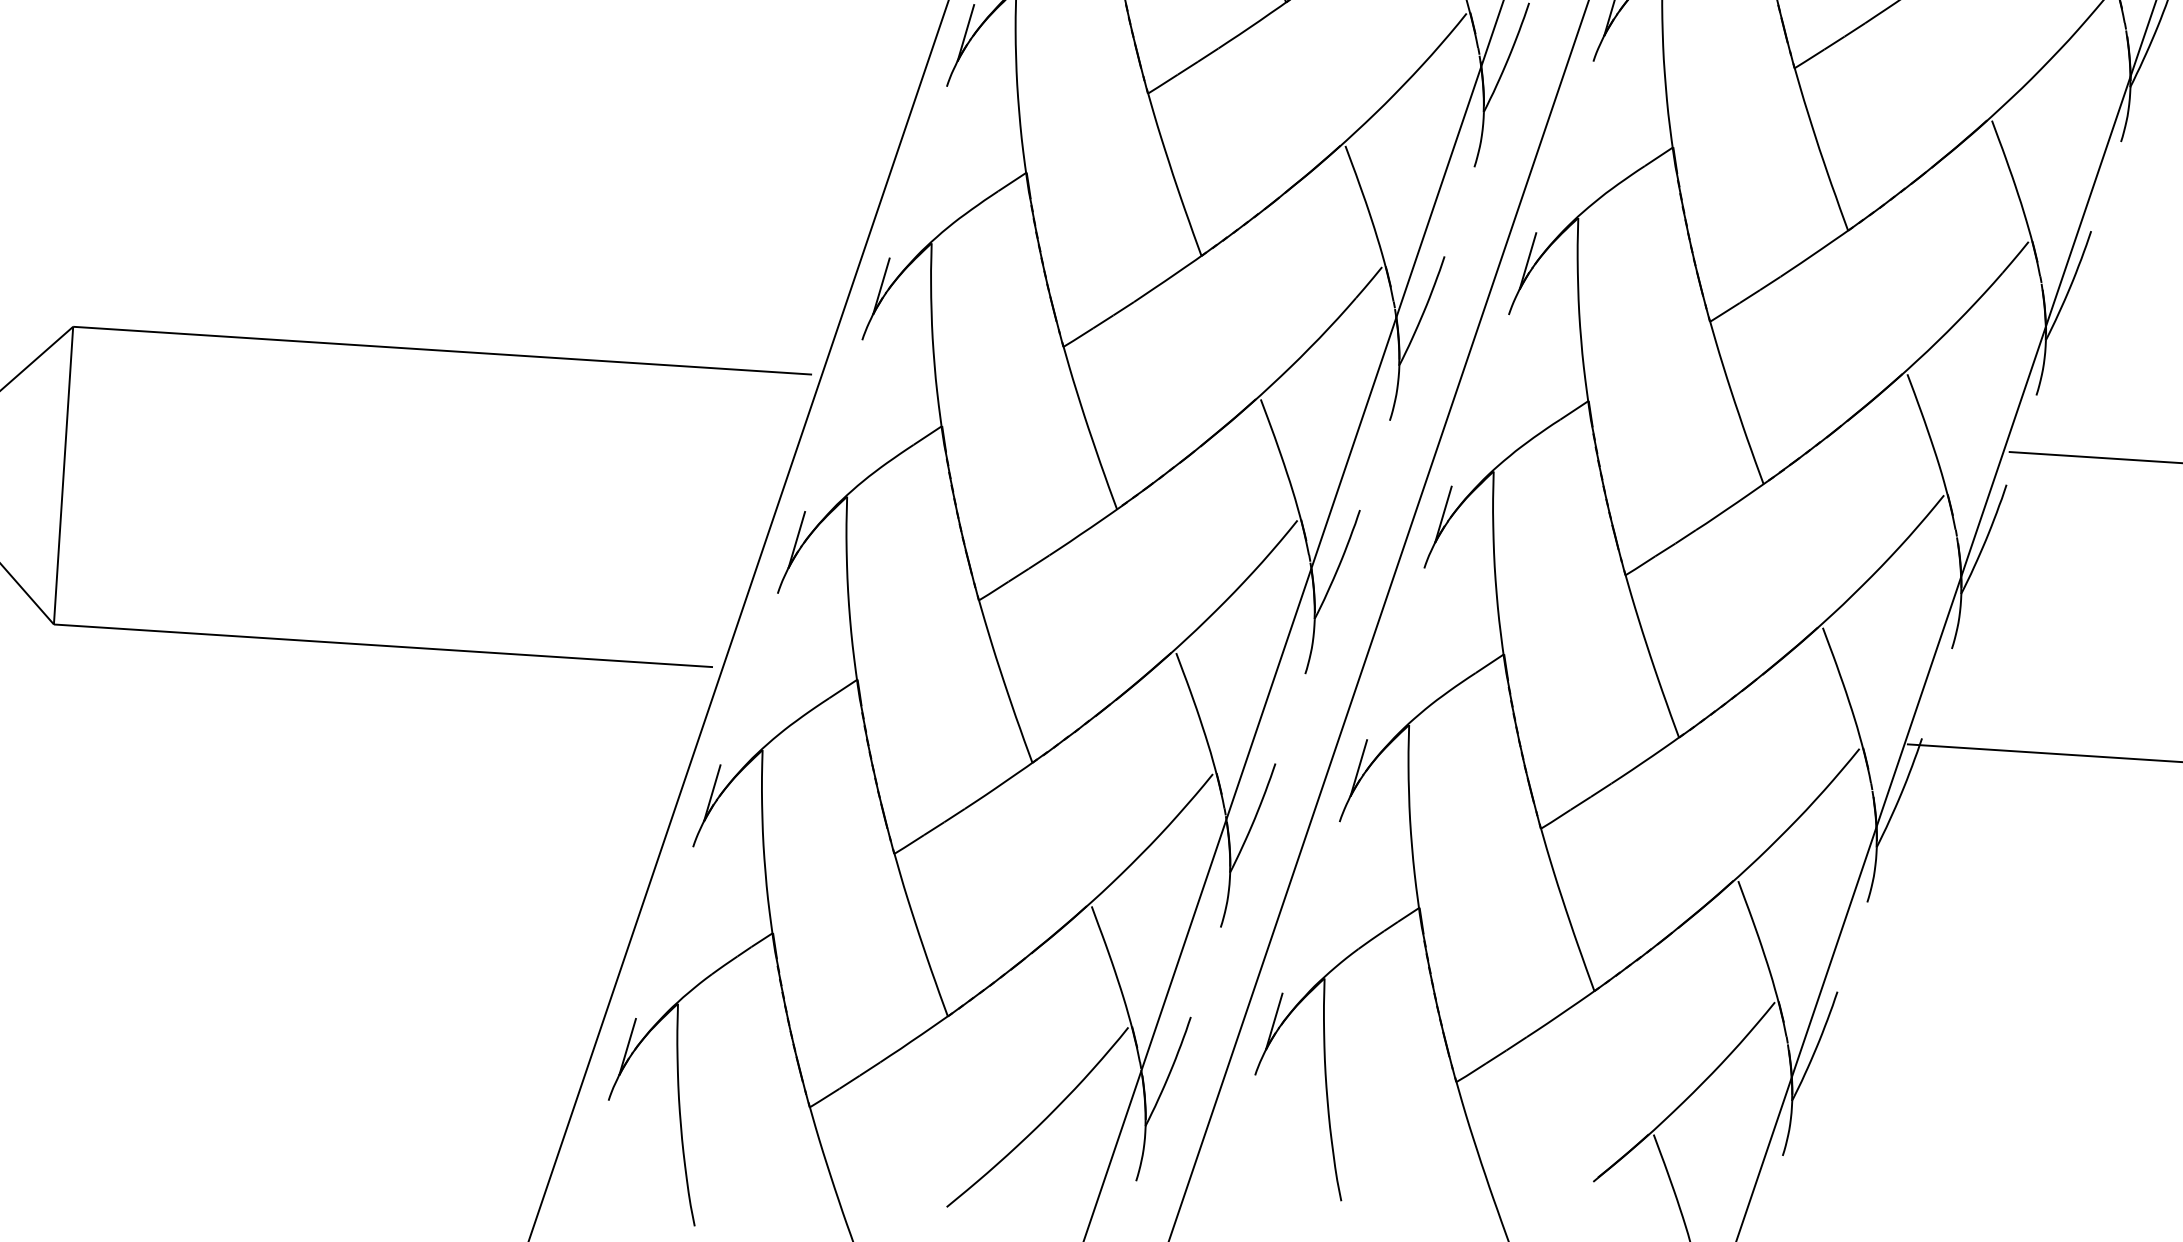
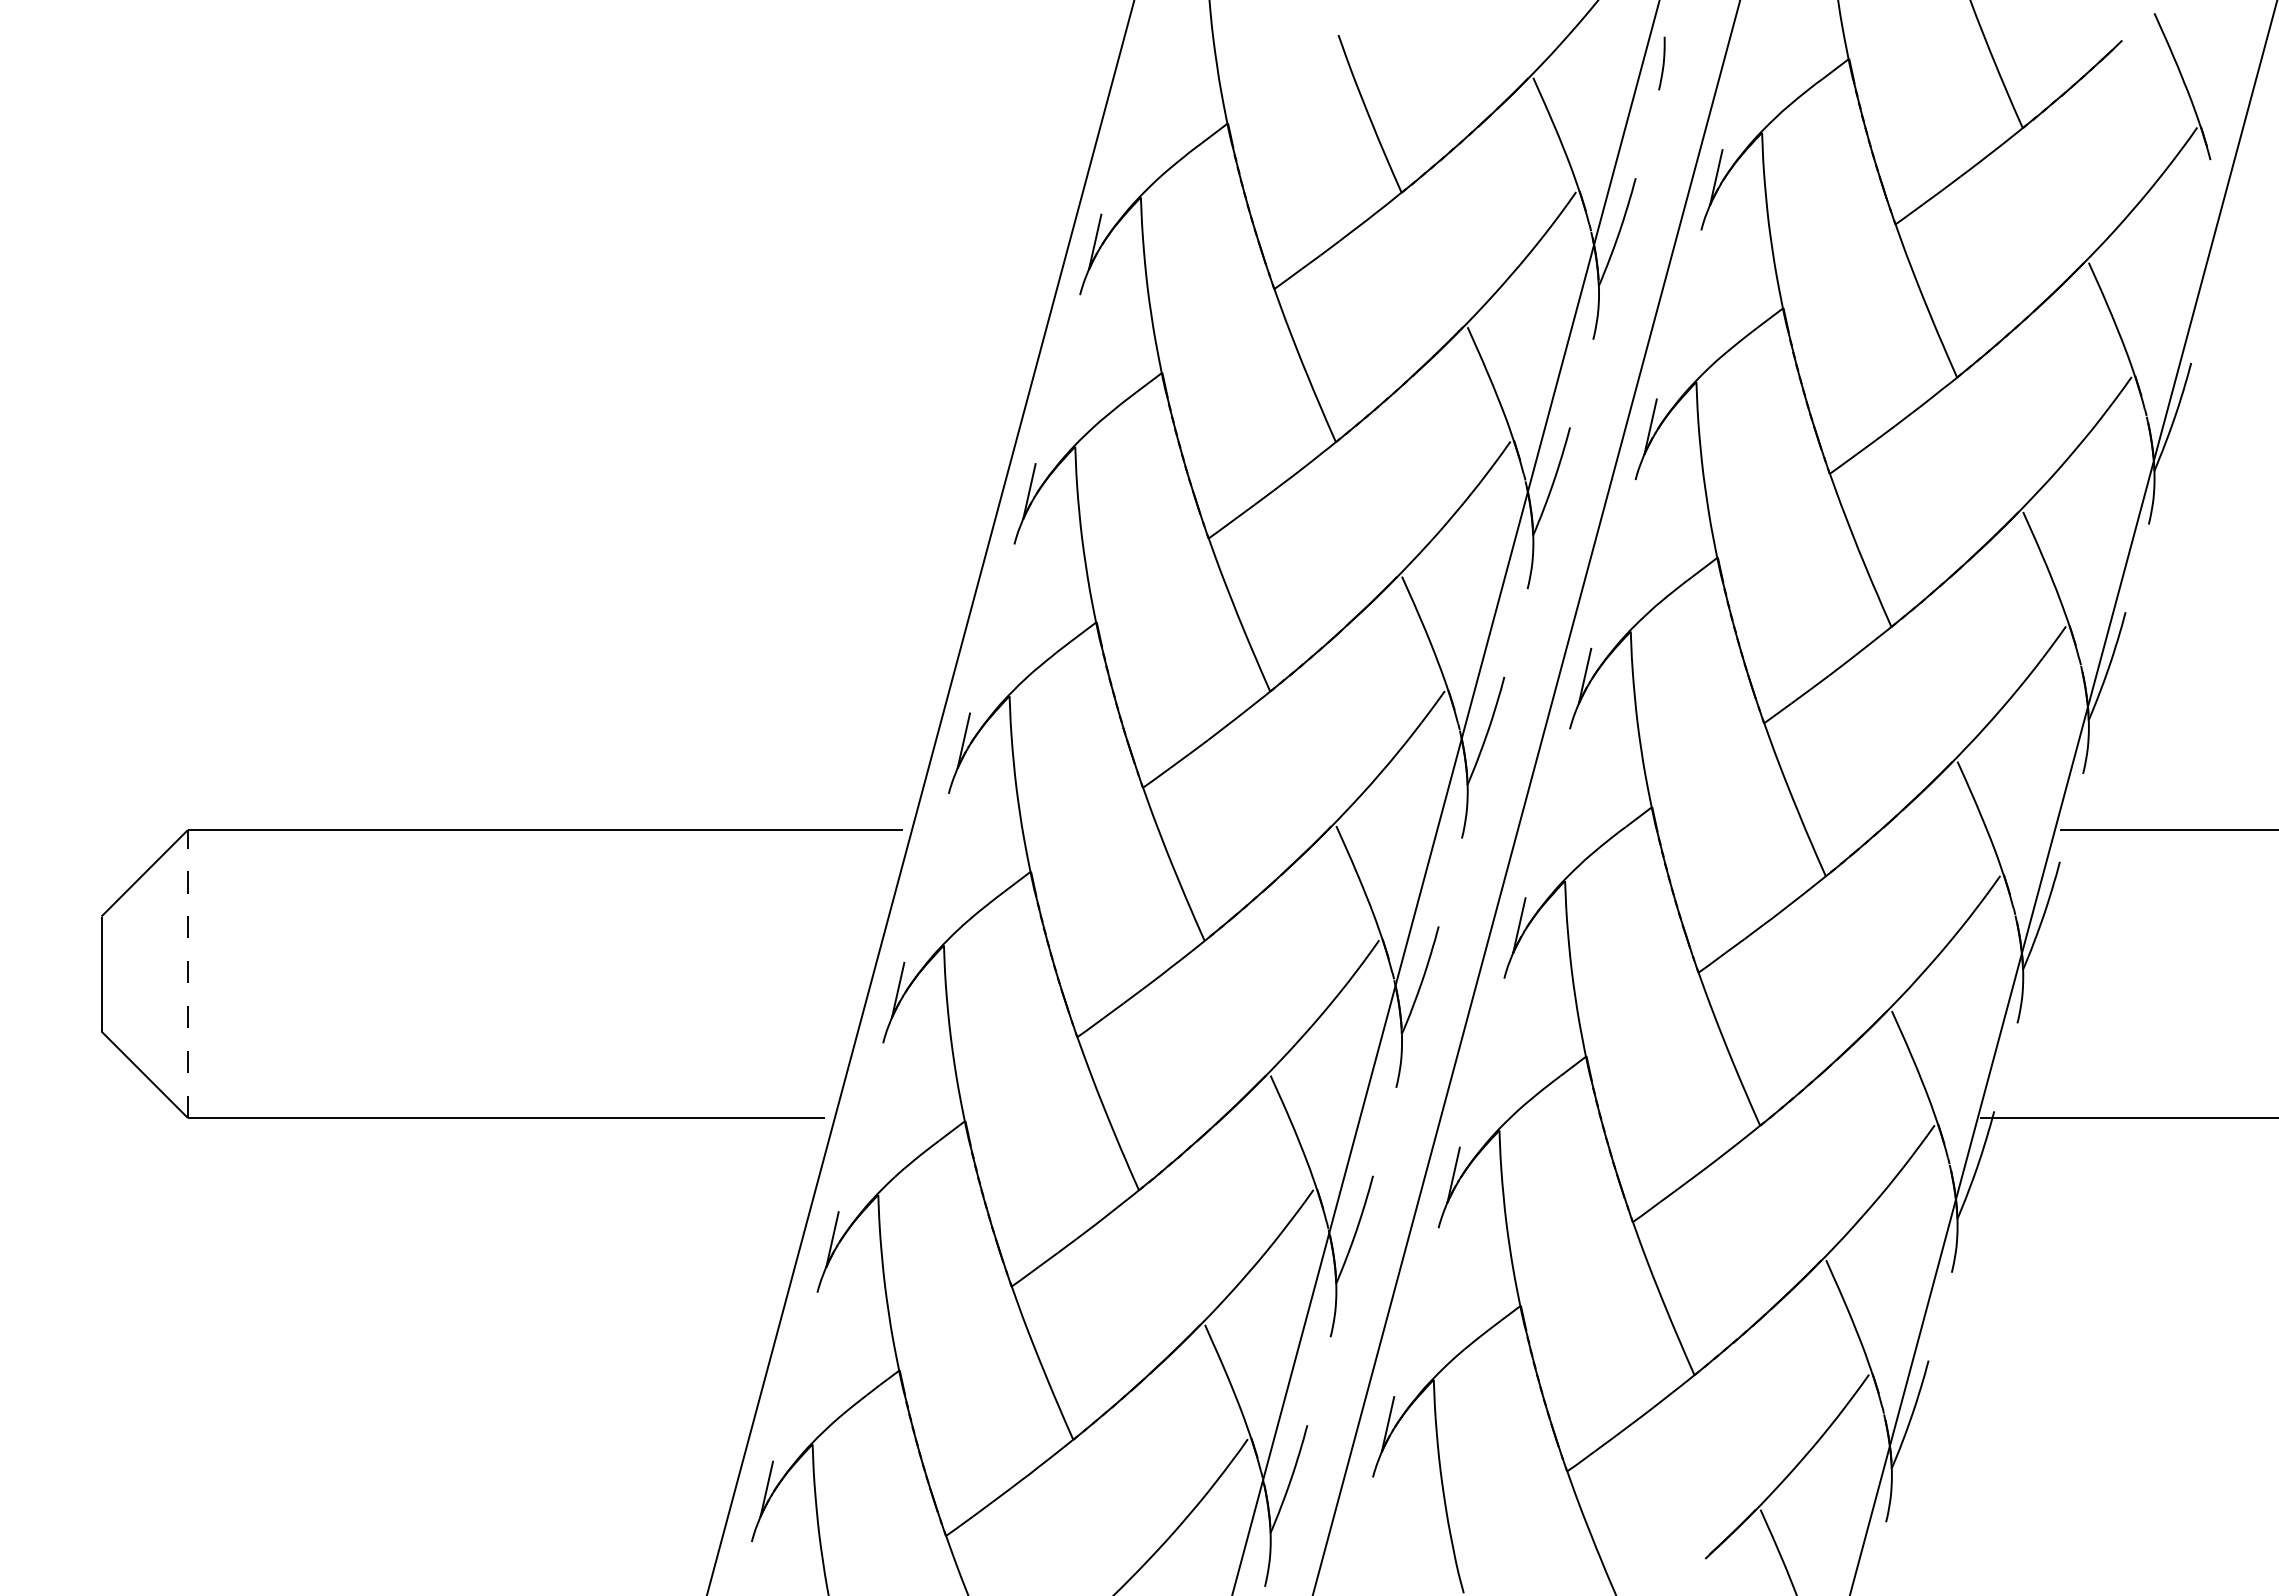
line: (63, 476) -> (187, 974), solid -> dashed

